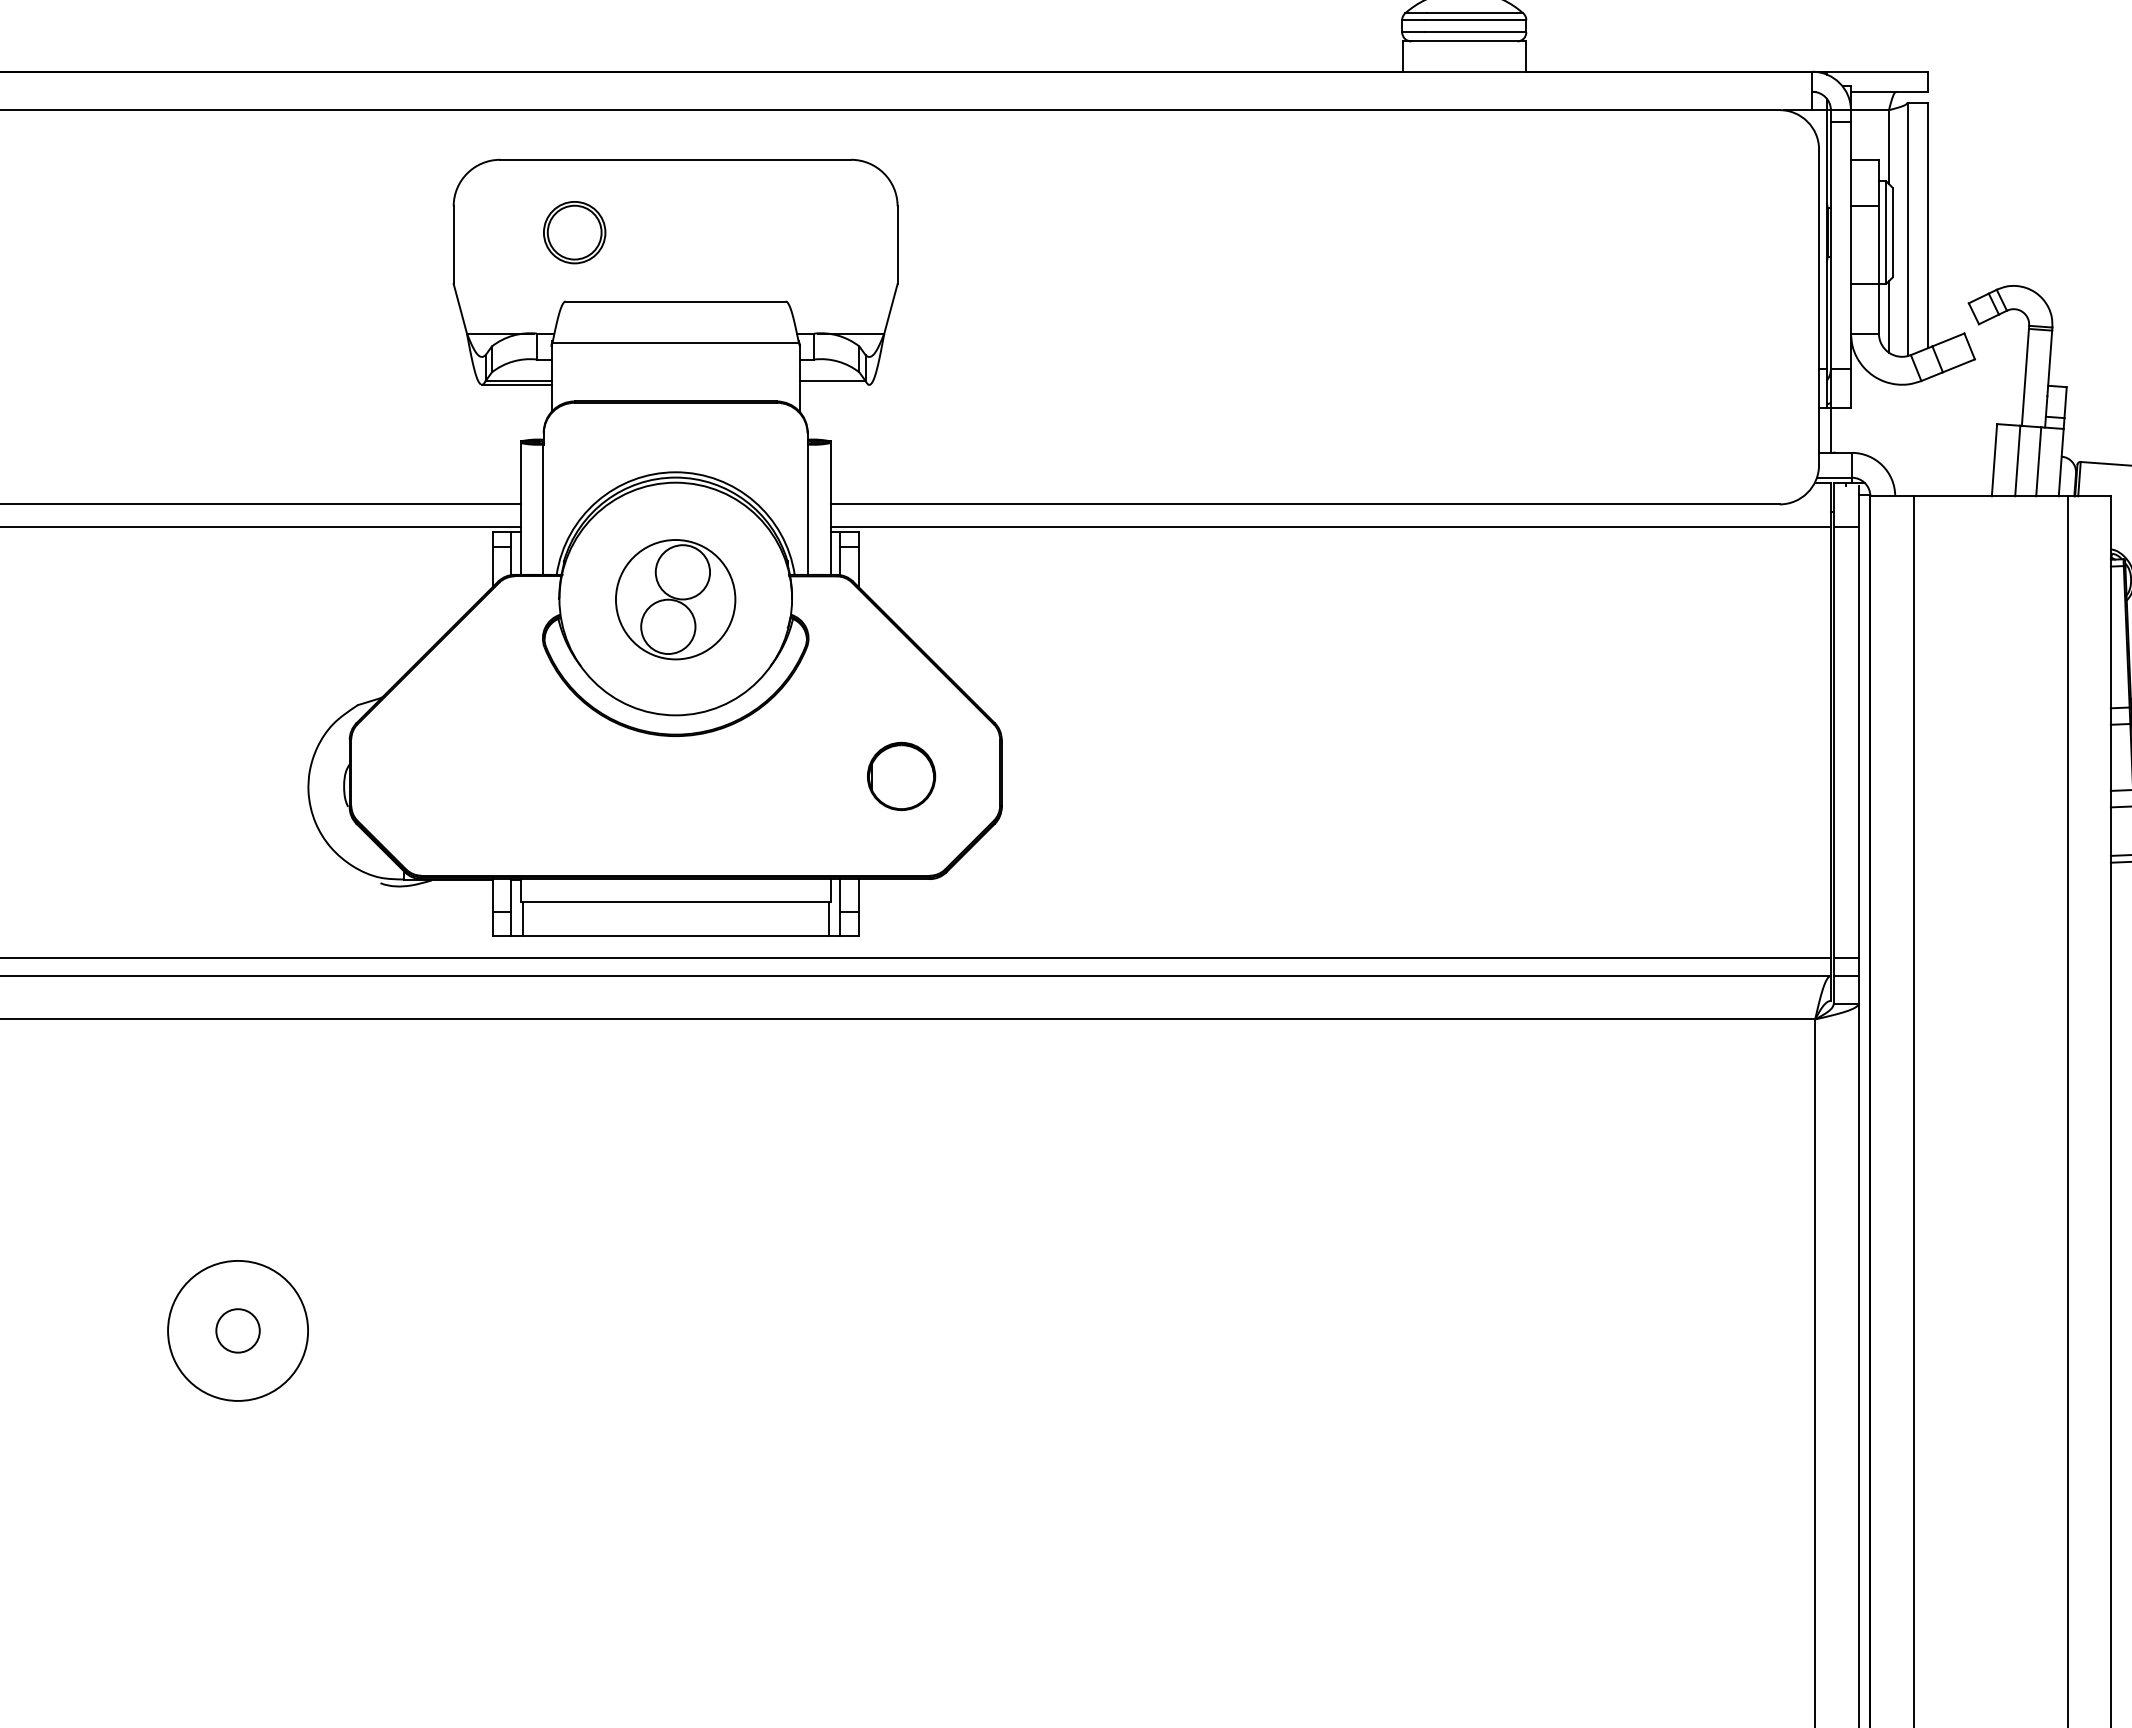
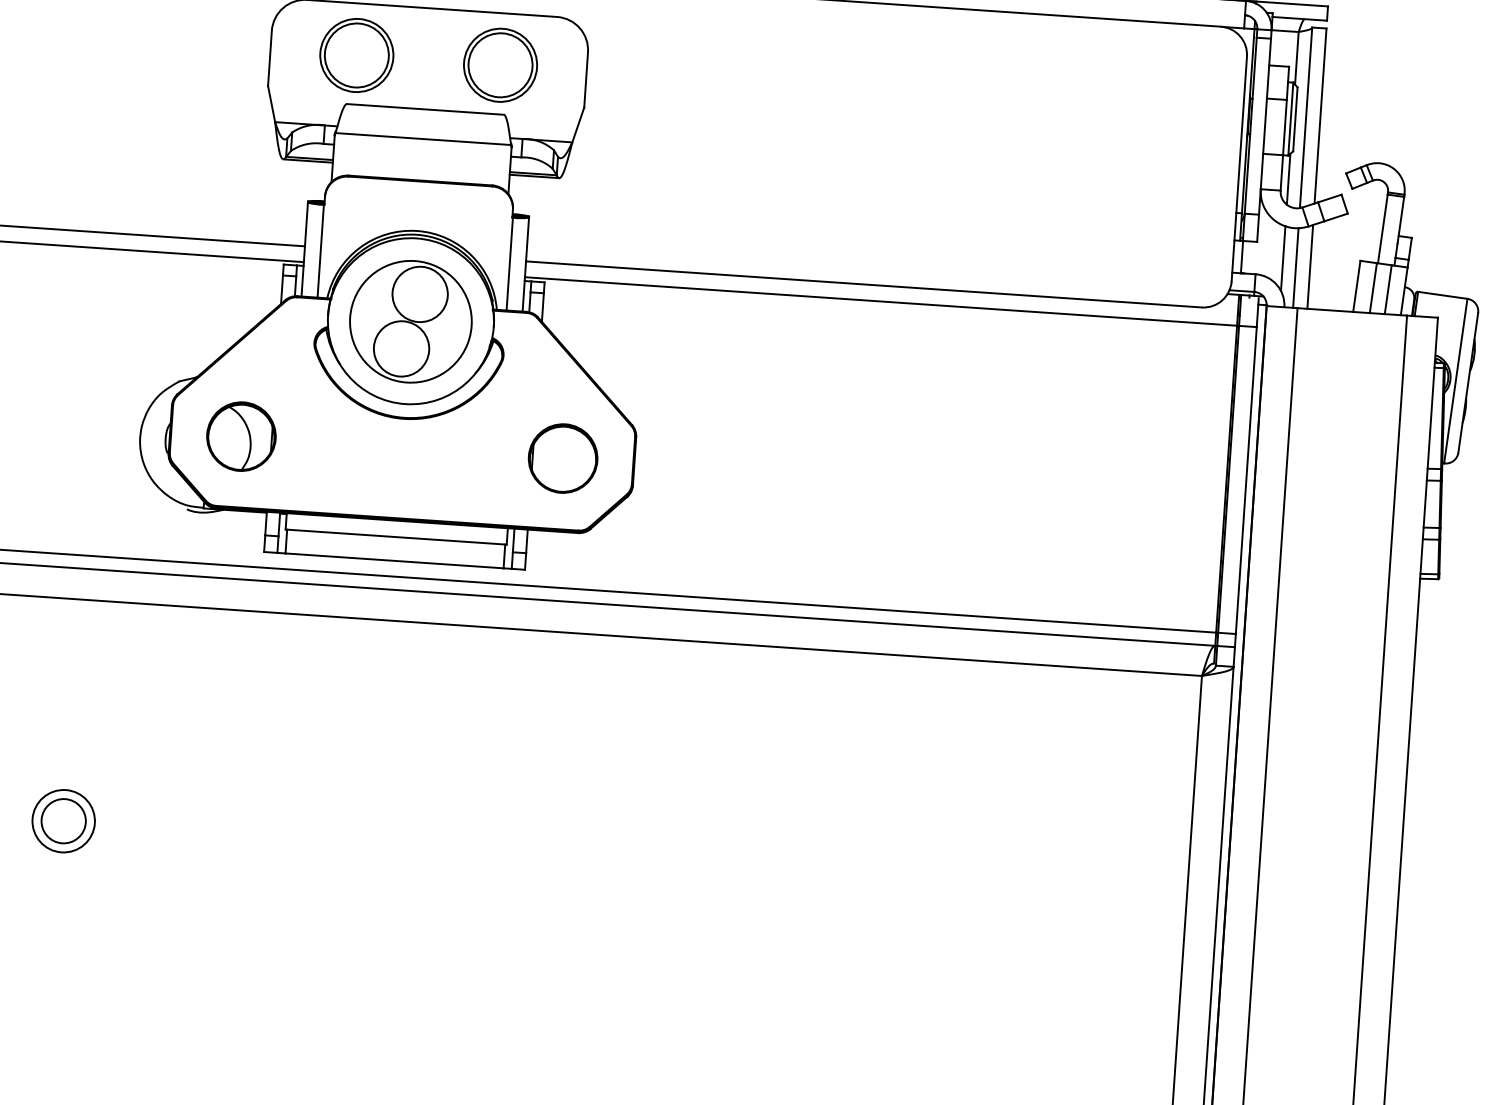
part: (574, 232) -> (356, 55), size x1.67
part: (776, 232) -> (500, 65), added
line: (834, 384) -> (534, 176), added
line: (1888, 427) -> (1282, 257), added
line: (1927, 437) -> (1310, 266), added
line: (1907, 440) -> (1295, 268), added
part: (675, 599) -> (410, 321), size x1.43
part: (449, 776) -> (241, 436), added
part: (901, 776) -> (563, 458), size x1.43
circle: (237, 1330) -> (63, 820), size x0.62
circle: (238, 1330) -> (64, 820), size x1.43

